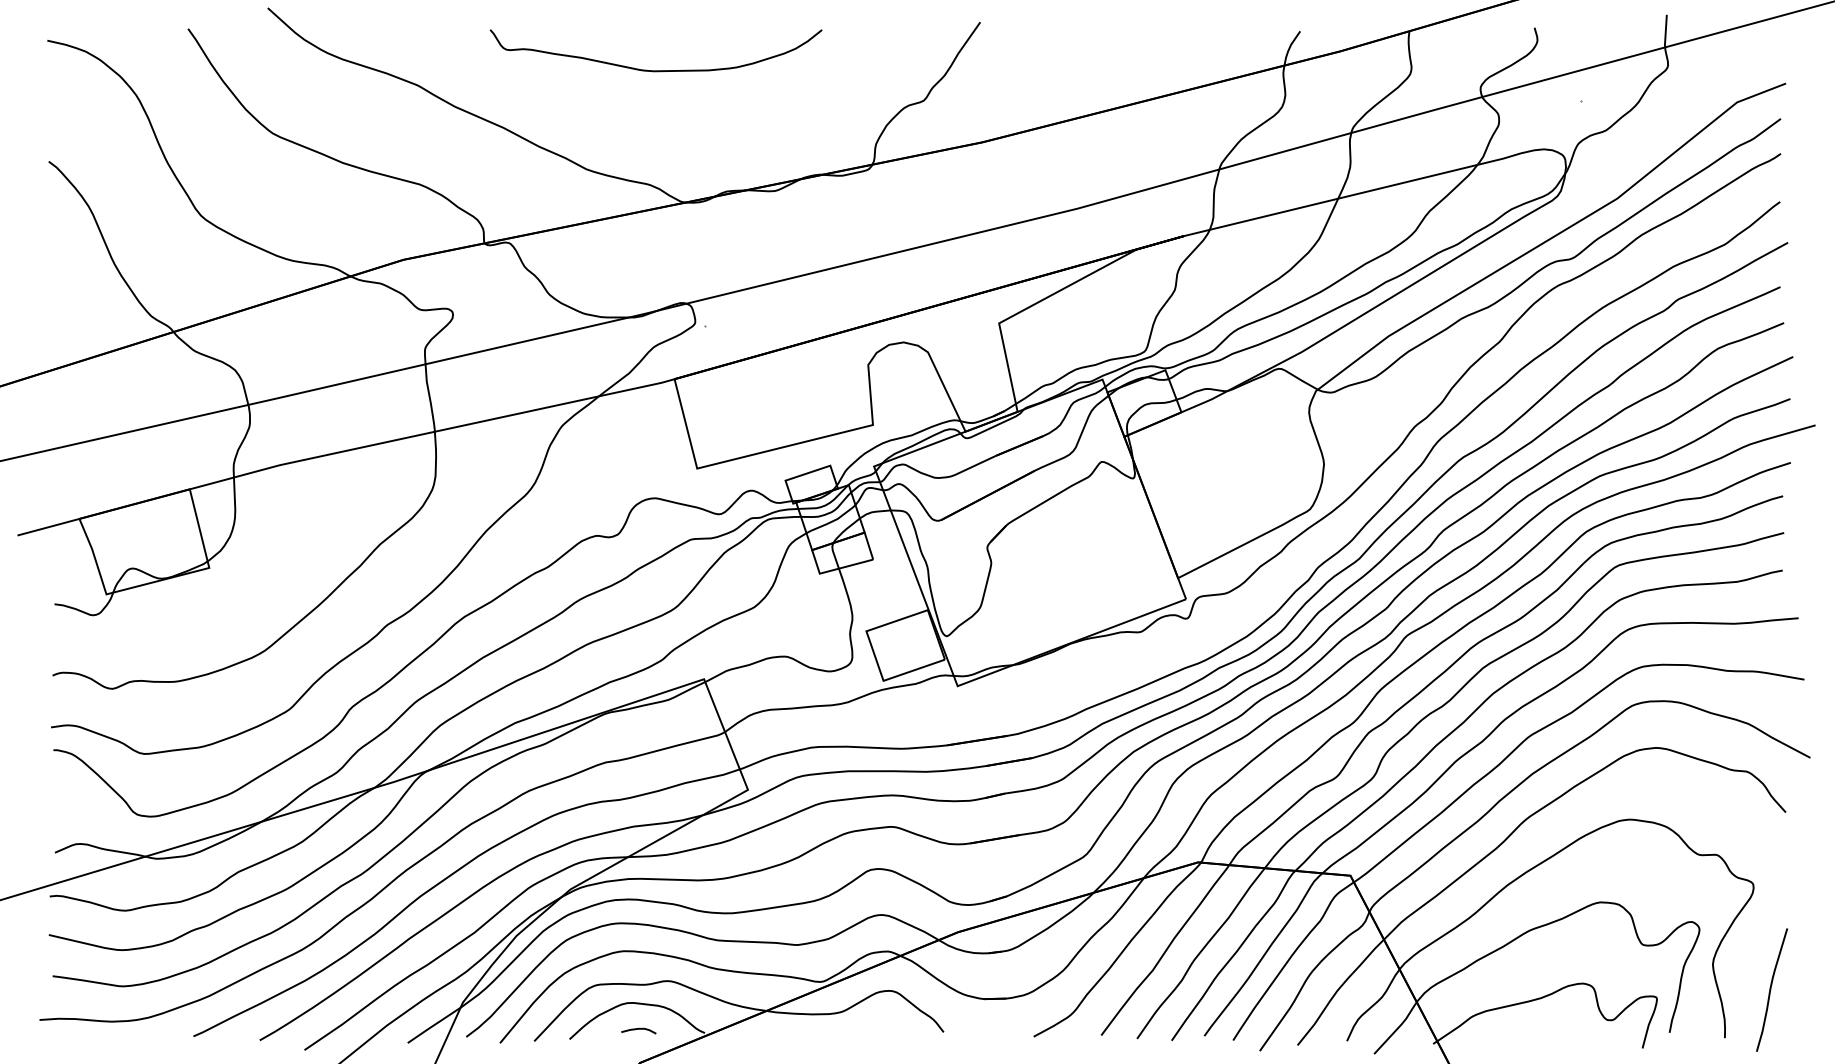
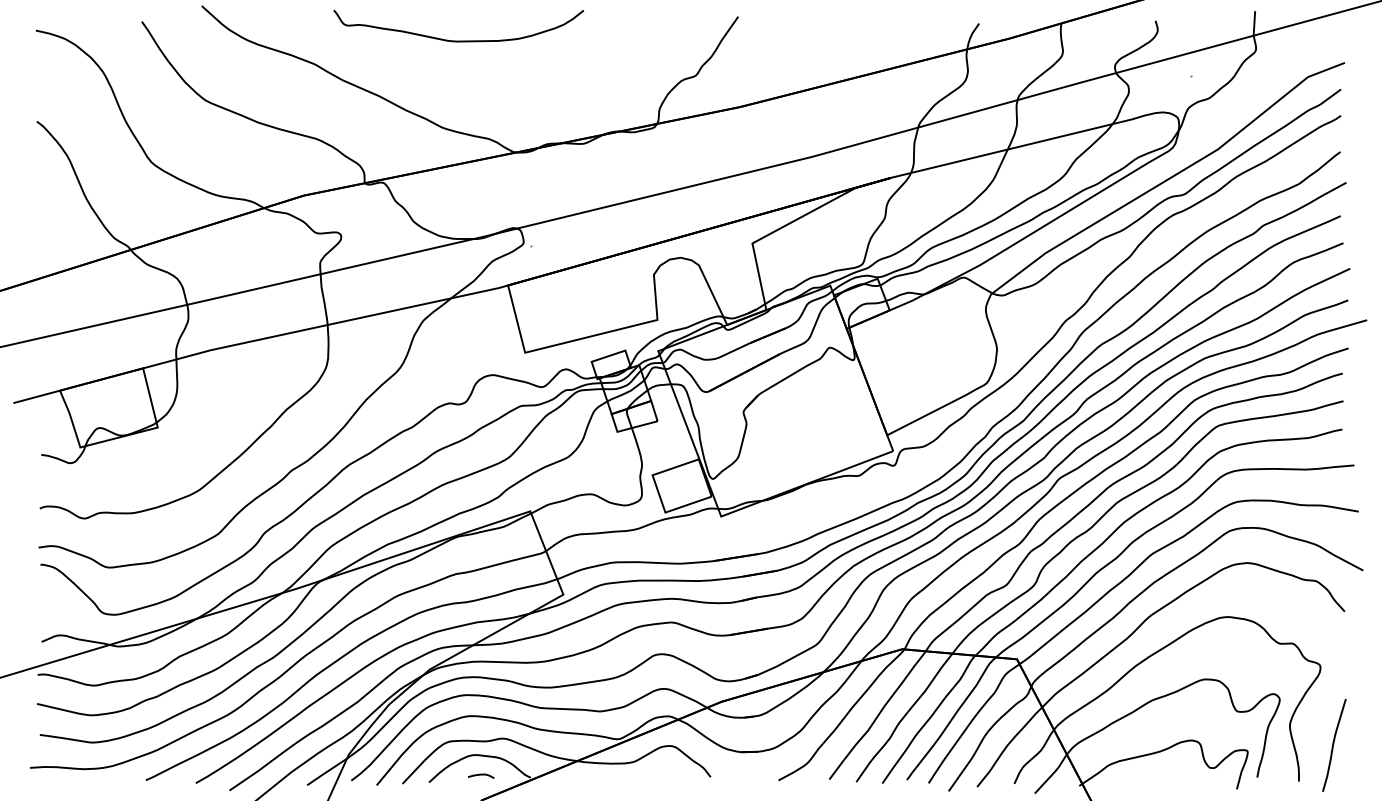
curve: (655, 70) -> (458, 40), moved

